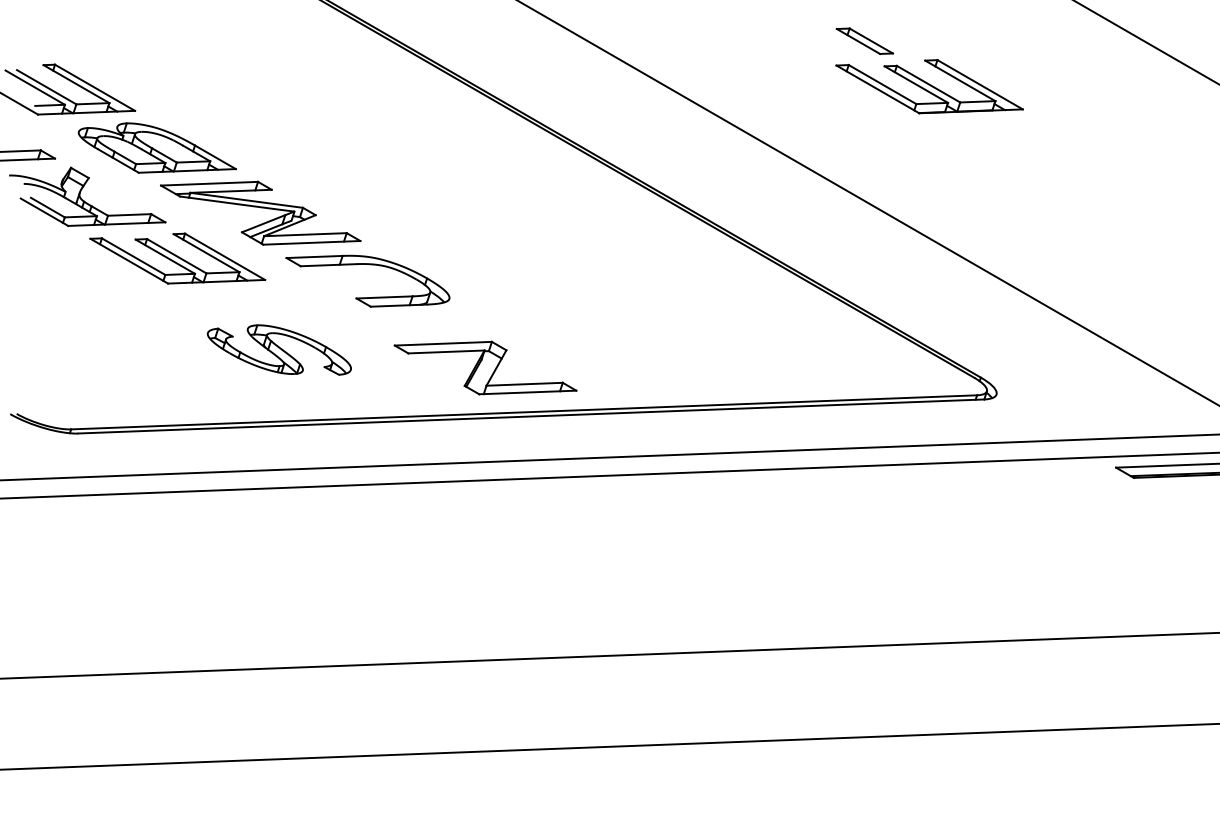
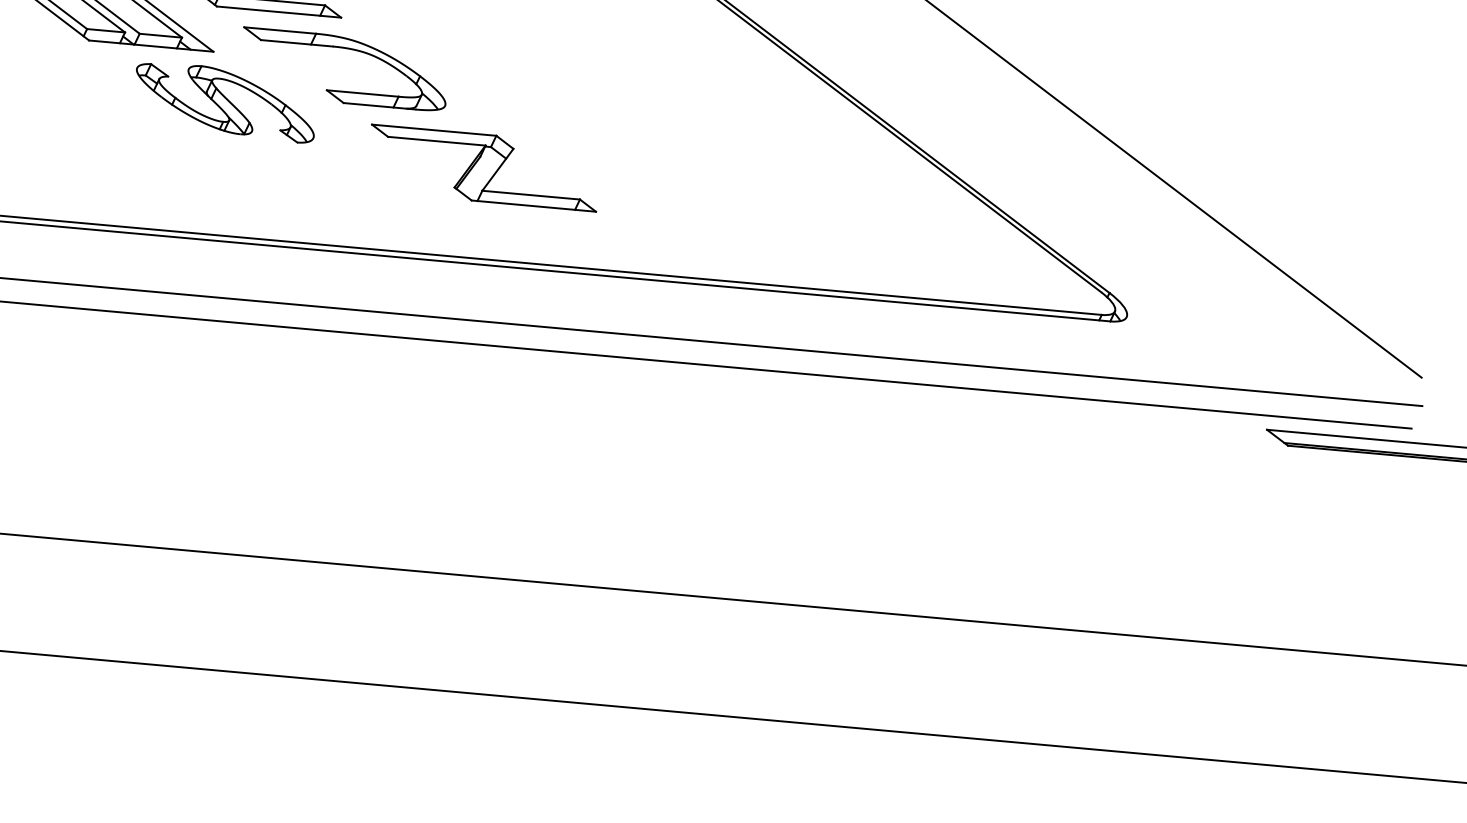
part: (278, 349) -> (224, 100), moved
part: (485, 367) -> (484, 167), moved

